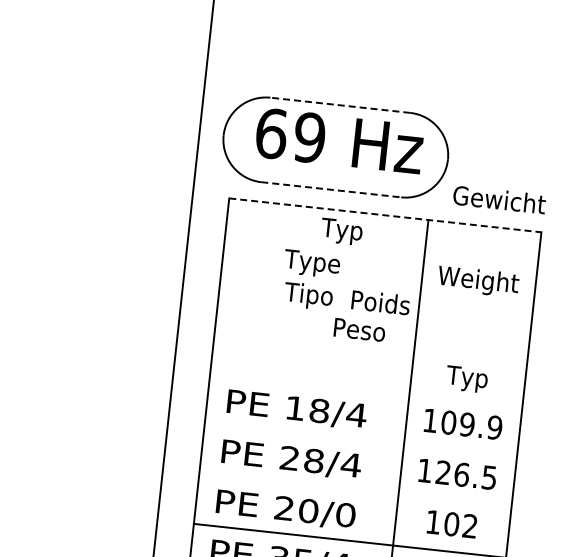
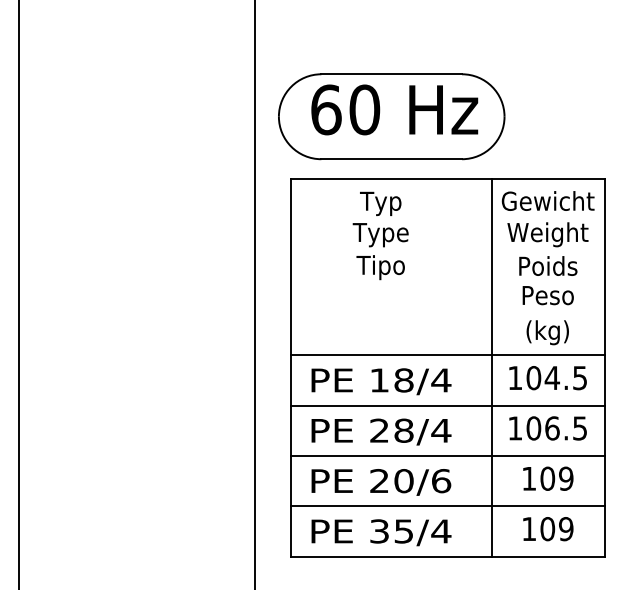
line: (340, 105) -> (391, 74), dashed -> solid
text: (309, 137) -> (364, 109), 69 -> 60
line: (331, 190) -> (392, 159), dashed -> solid
text: (498, 199) -> (547, 200), moved
line: (385, 215) -> (448, 178), dashed -> solid
text: (341, 231) -> (380, 203), moved
text: (381, 302) -> (548, 265), moved
text: (359, 329) -> (547, 295), moved
text: (467, 378) -> (547, 332), Typ -> (kg)
line: (366, 391) -> (448, 355), added
text: (480, 426) -> (565, 378), 109.9 -> 104.5
line: (361, 440) -> (448, 405), added
text: (443, 472) -> (533, 428), 126.5 -> 106.5
line: (355, 490) -> (448, 455), added
text: (346, 514) -> (441, 480), 20/0 -> 20/6
text: (470, 526) -> (566, 478), 102 -> 109

